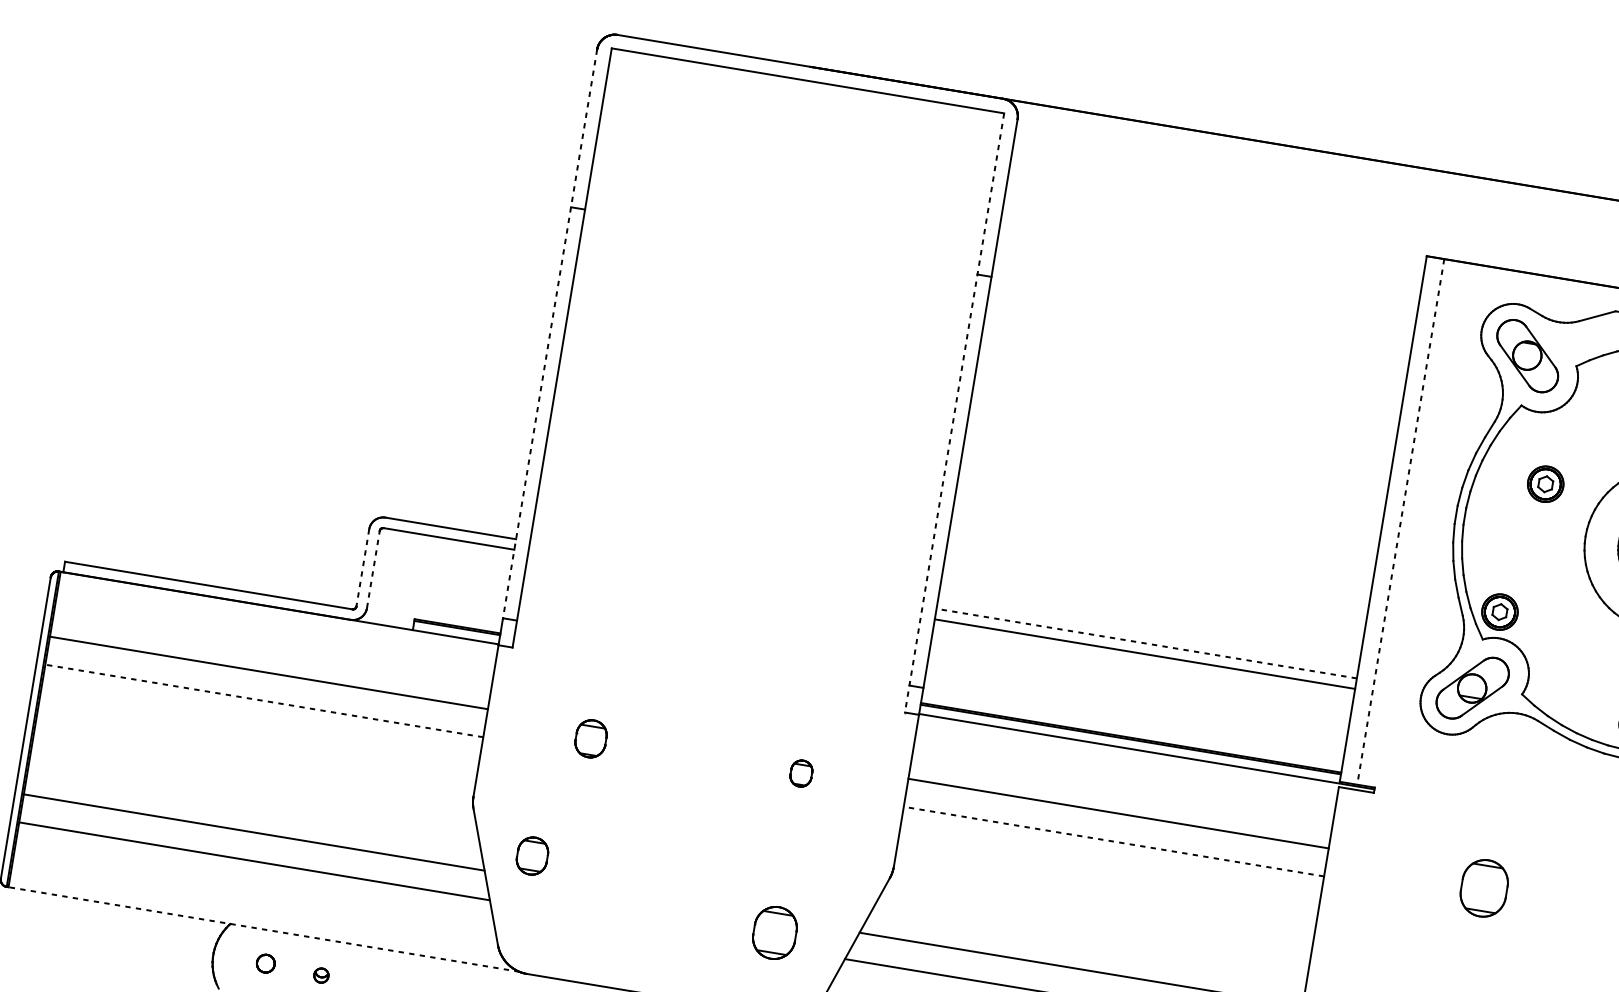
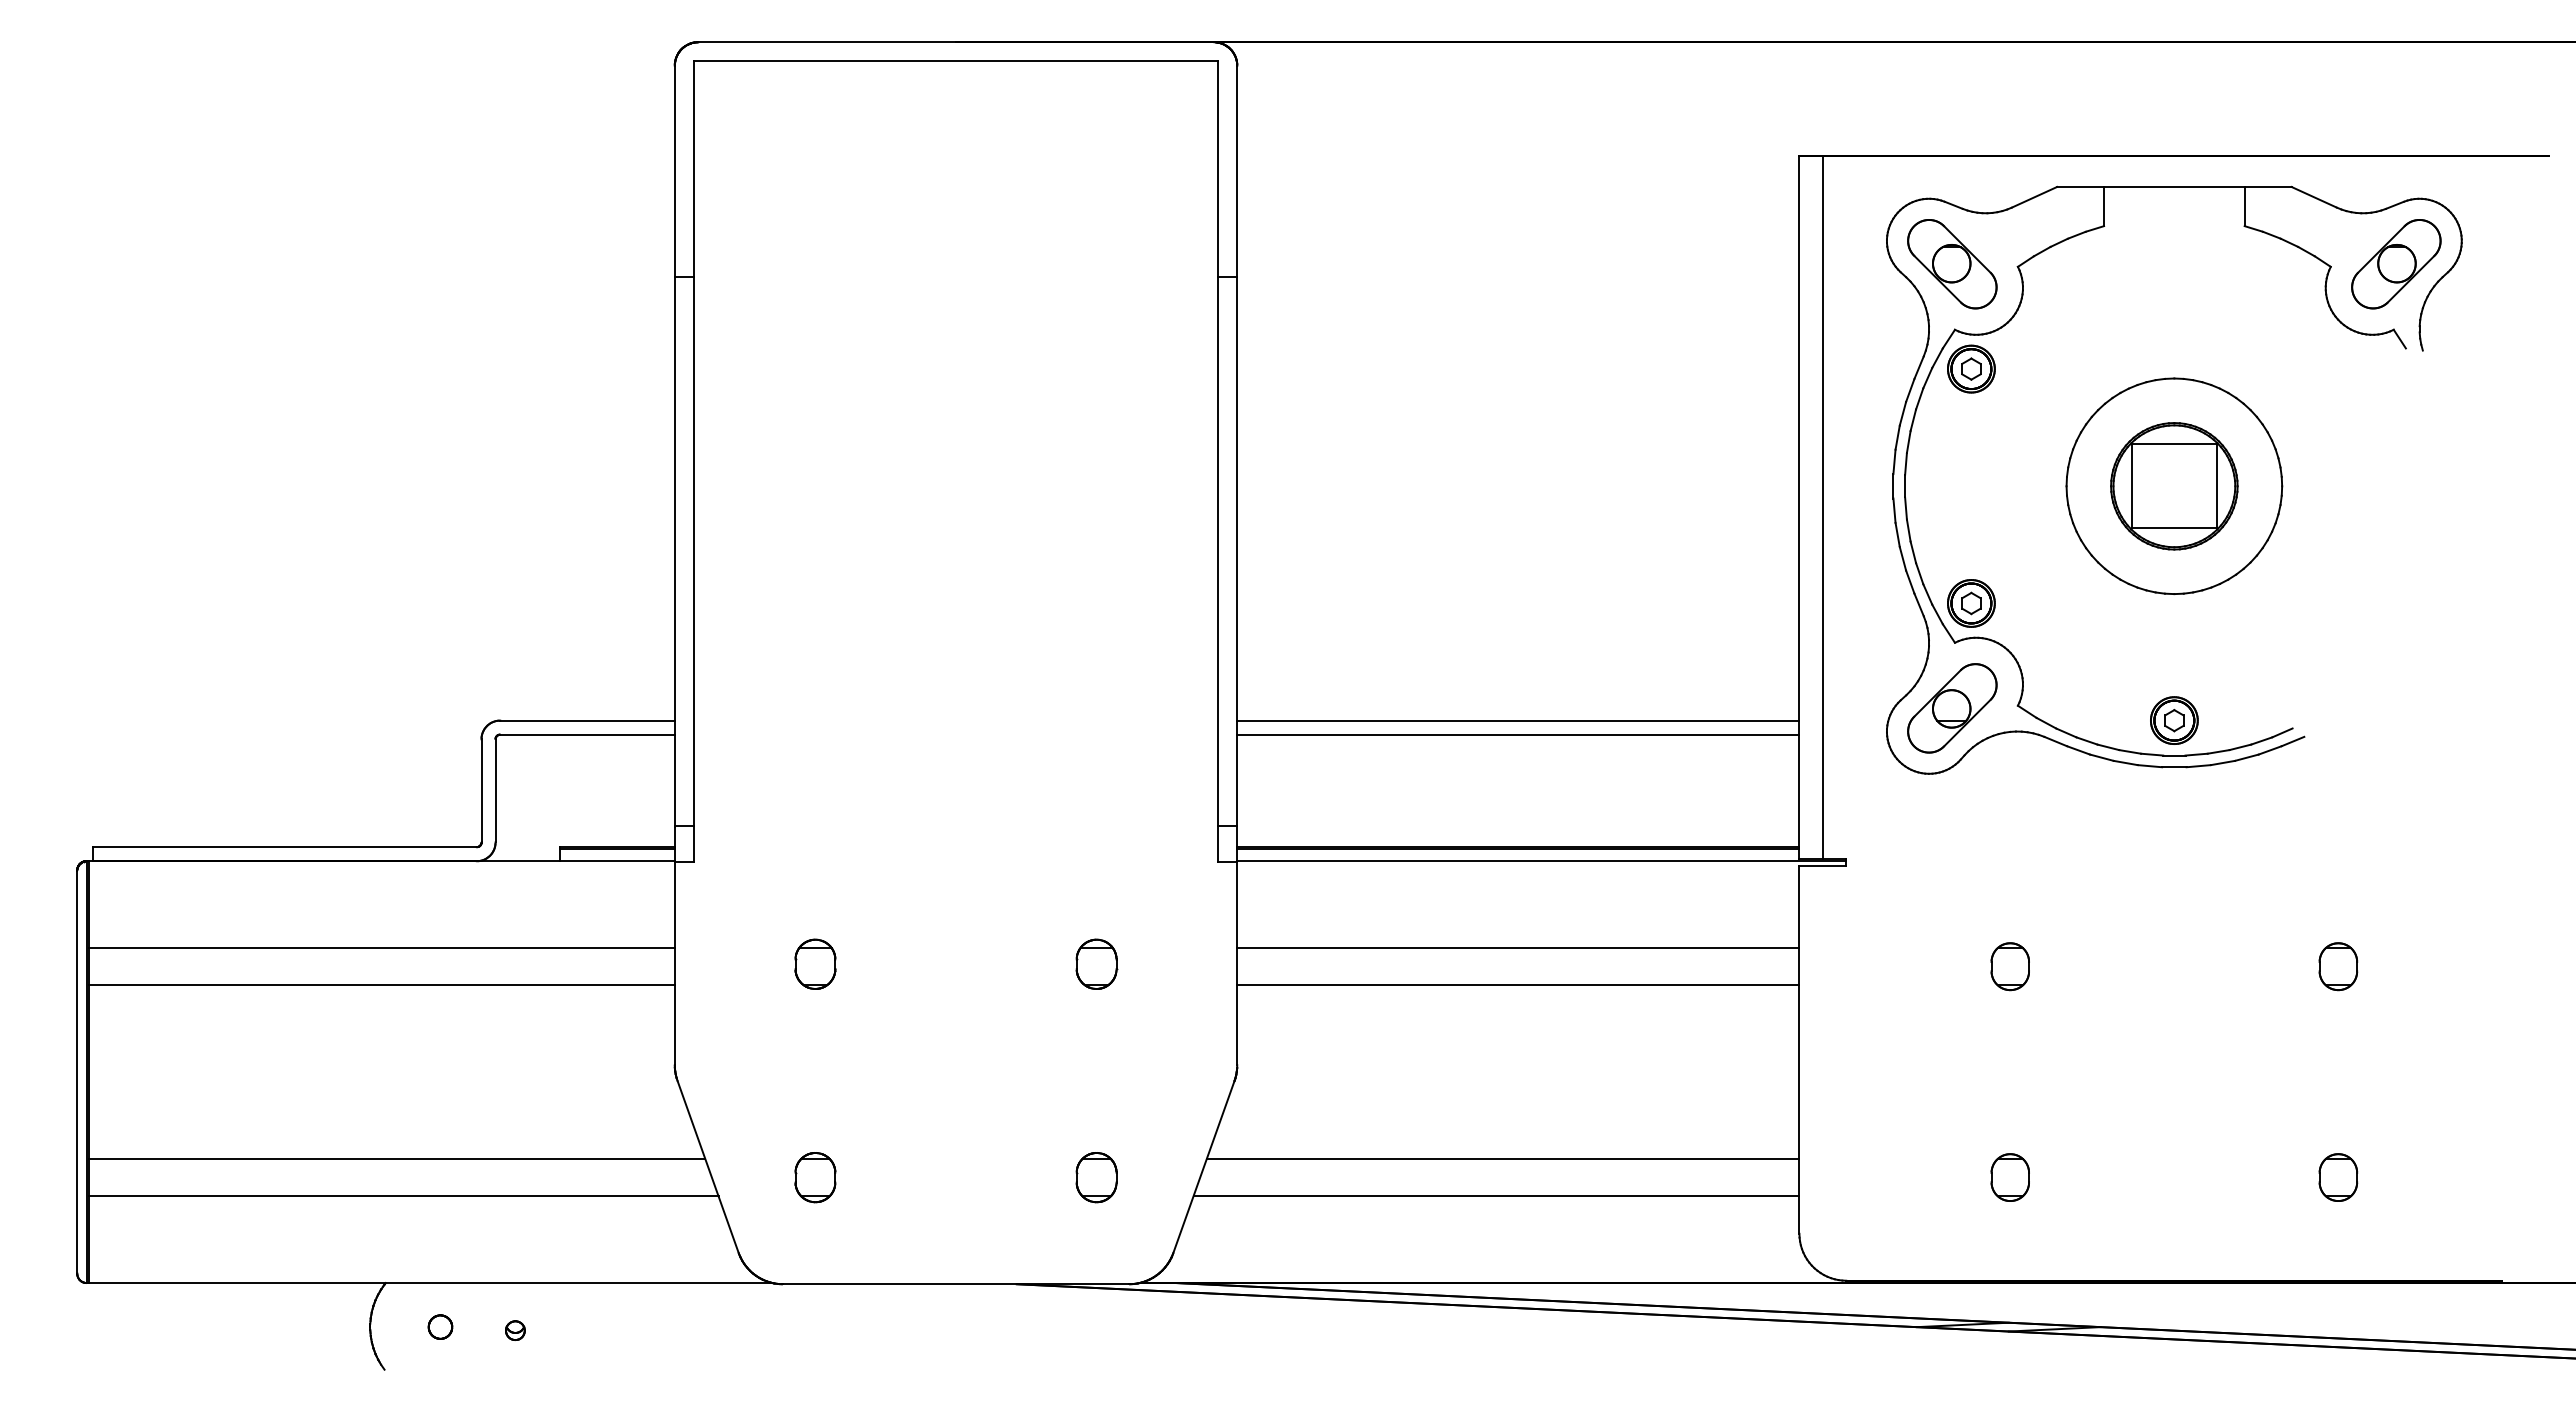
line: (549, 334) -> (674, 446), dashed -> solid
line: (954, 412) -> (1218, 461), dashed -> solid
part: (1545, 483) -> (1971, 368), moved
line: (1400, 521) -> (1822, 507), dashed -> solid
line: (362, 567) -> (481, 790), dashed -> solid
line: (373, 569) -> (495, 790), dashed -> solid
line: (1146, 643) -> (1517, 720), dashed -> solid
line: (264, 700) -> (381, 985), dashed -> solid
part: (801, 773) -> (1096, 963), size x1.43
line: (1113, 841) -> (1517, 985), dashed -> solid
part: (532, 856) -> (815, 1177), moved
part: (1483, 888) -> (2009, 966), size x0.62
line: (263, 929) -> (430, 1283), dashed -> solid
part: (774, 933) -> (1096, 1177), size x0.71

